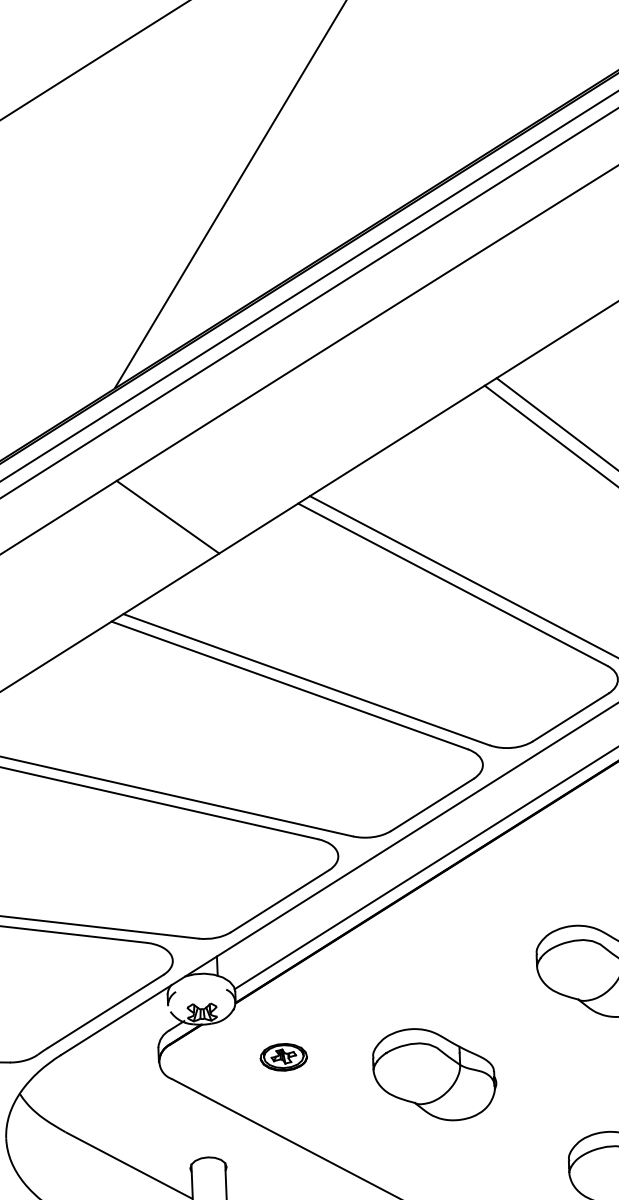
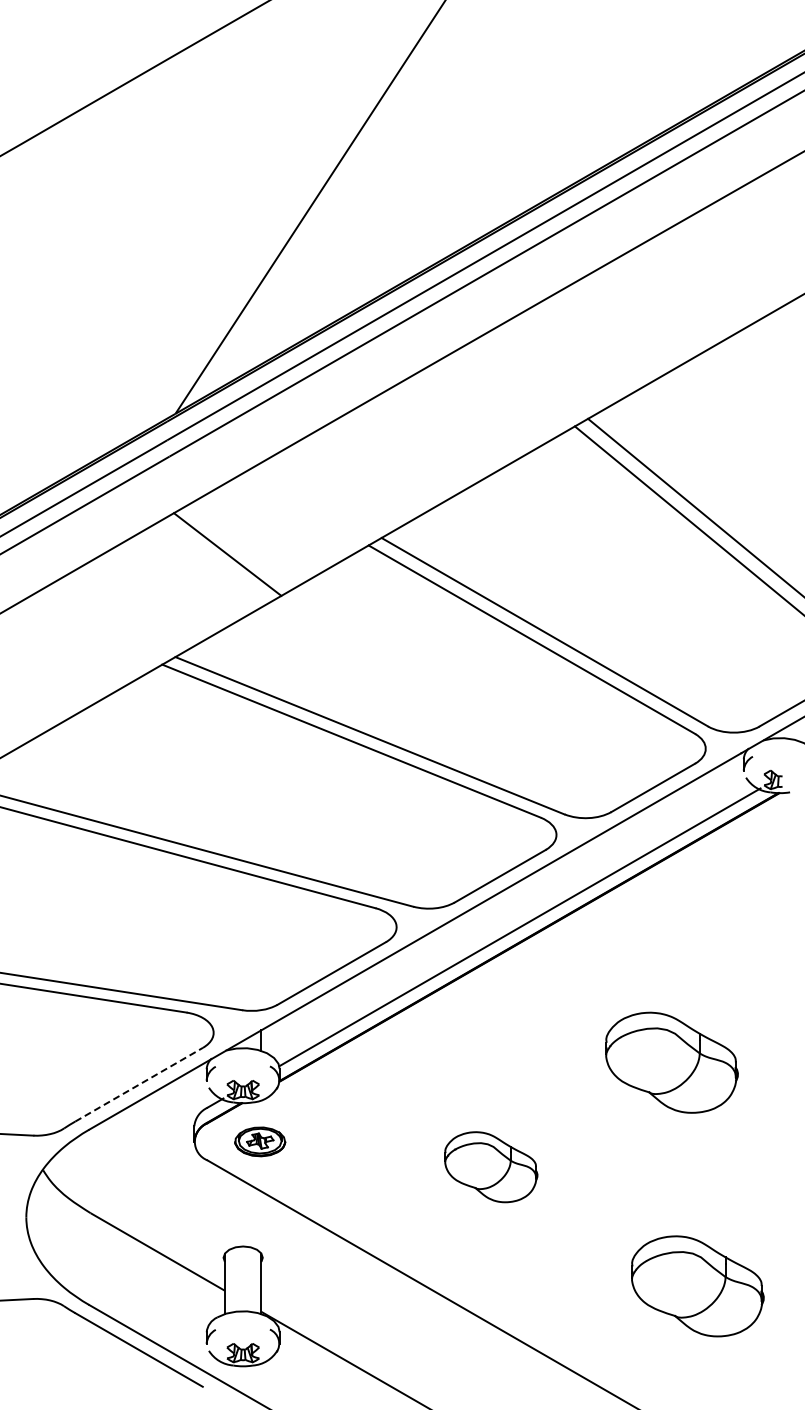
line: (106, 1011) -> (139, 1084), solid -> dashed
part: (284, 1056) -> (260, 1141), moved
part: (435, 1074) -> (491, 1167), size x0.7

